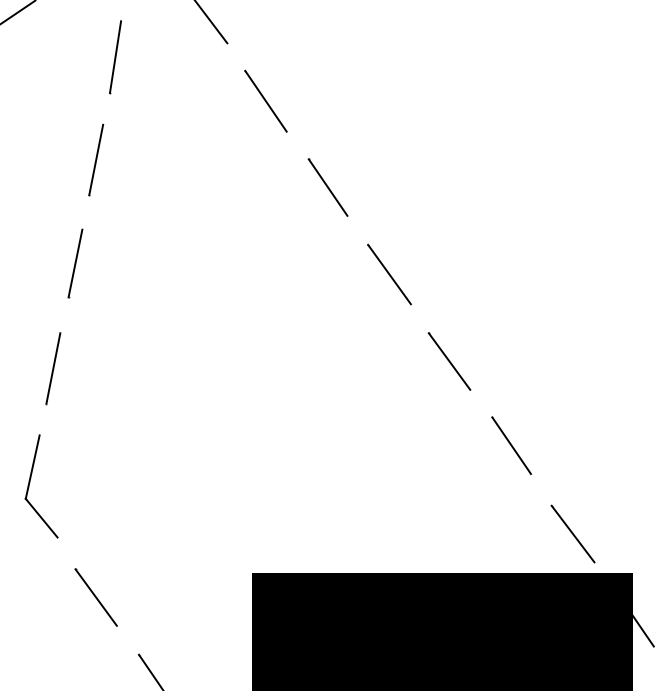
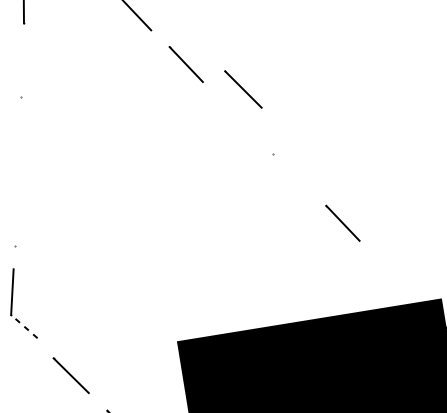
line: (96, 159) -> (22, 71), removed
line: (75, 263) -> (19, 145), removed
line: (389, 274) -> (243, 89), moved
line: (449, 361) -> (290, 171), removed
line: (53, 368) -> (15, 221), removed
line: (41, 517) -> (24, 326), solid -> dashed
line: (572, 533) -> (395, 277), removed

